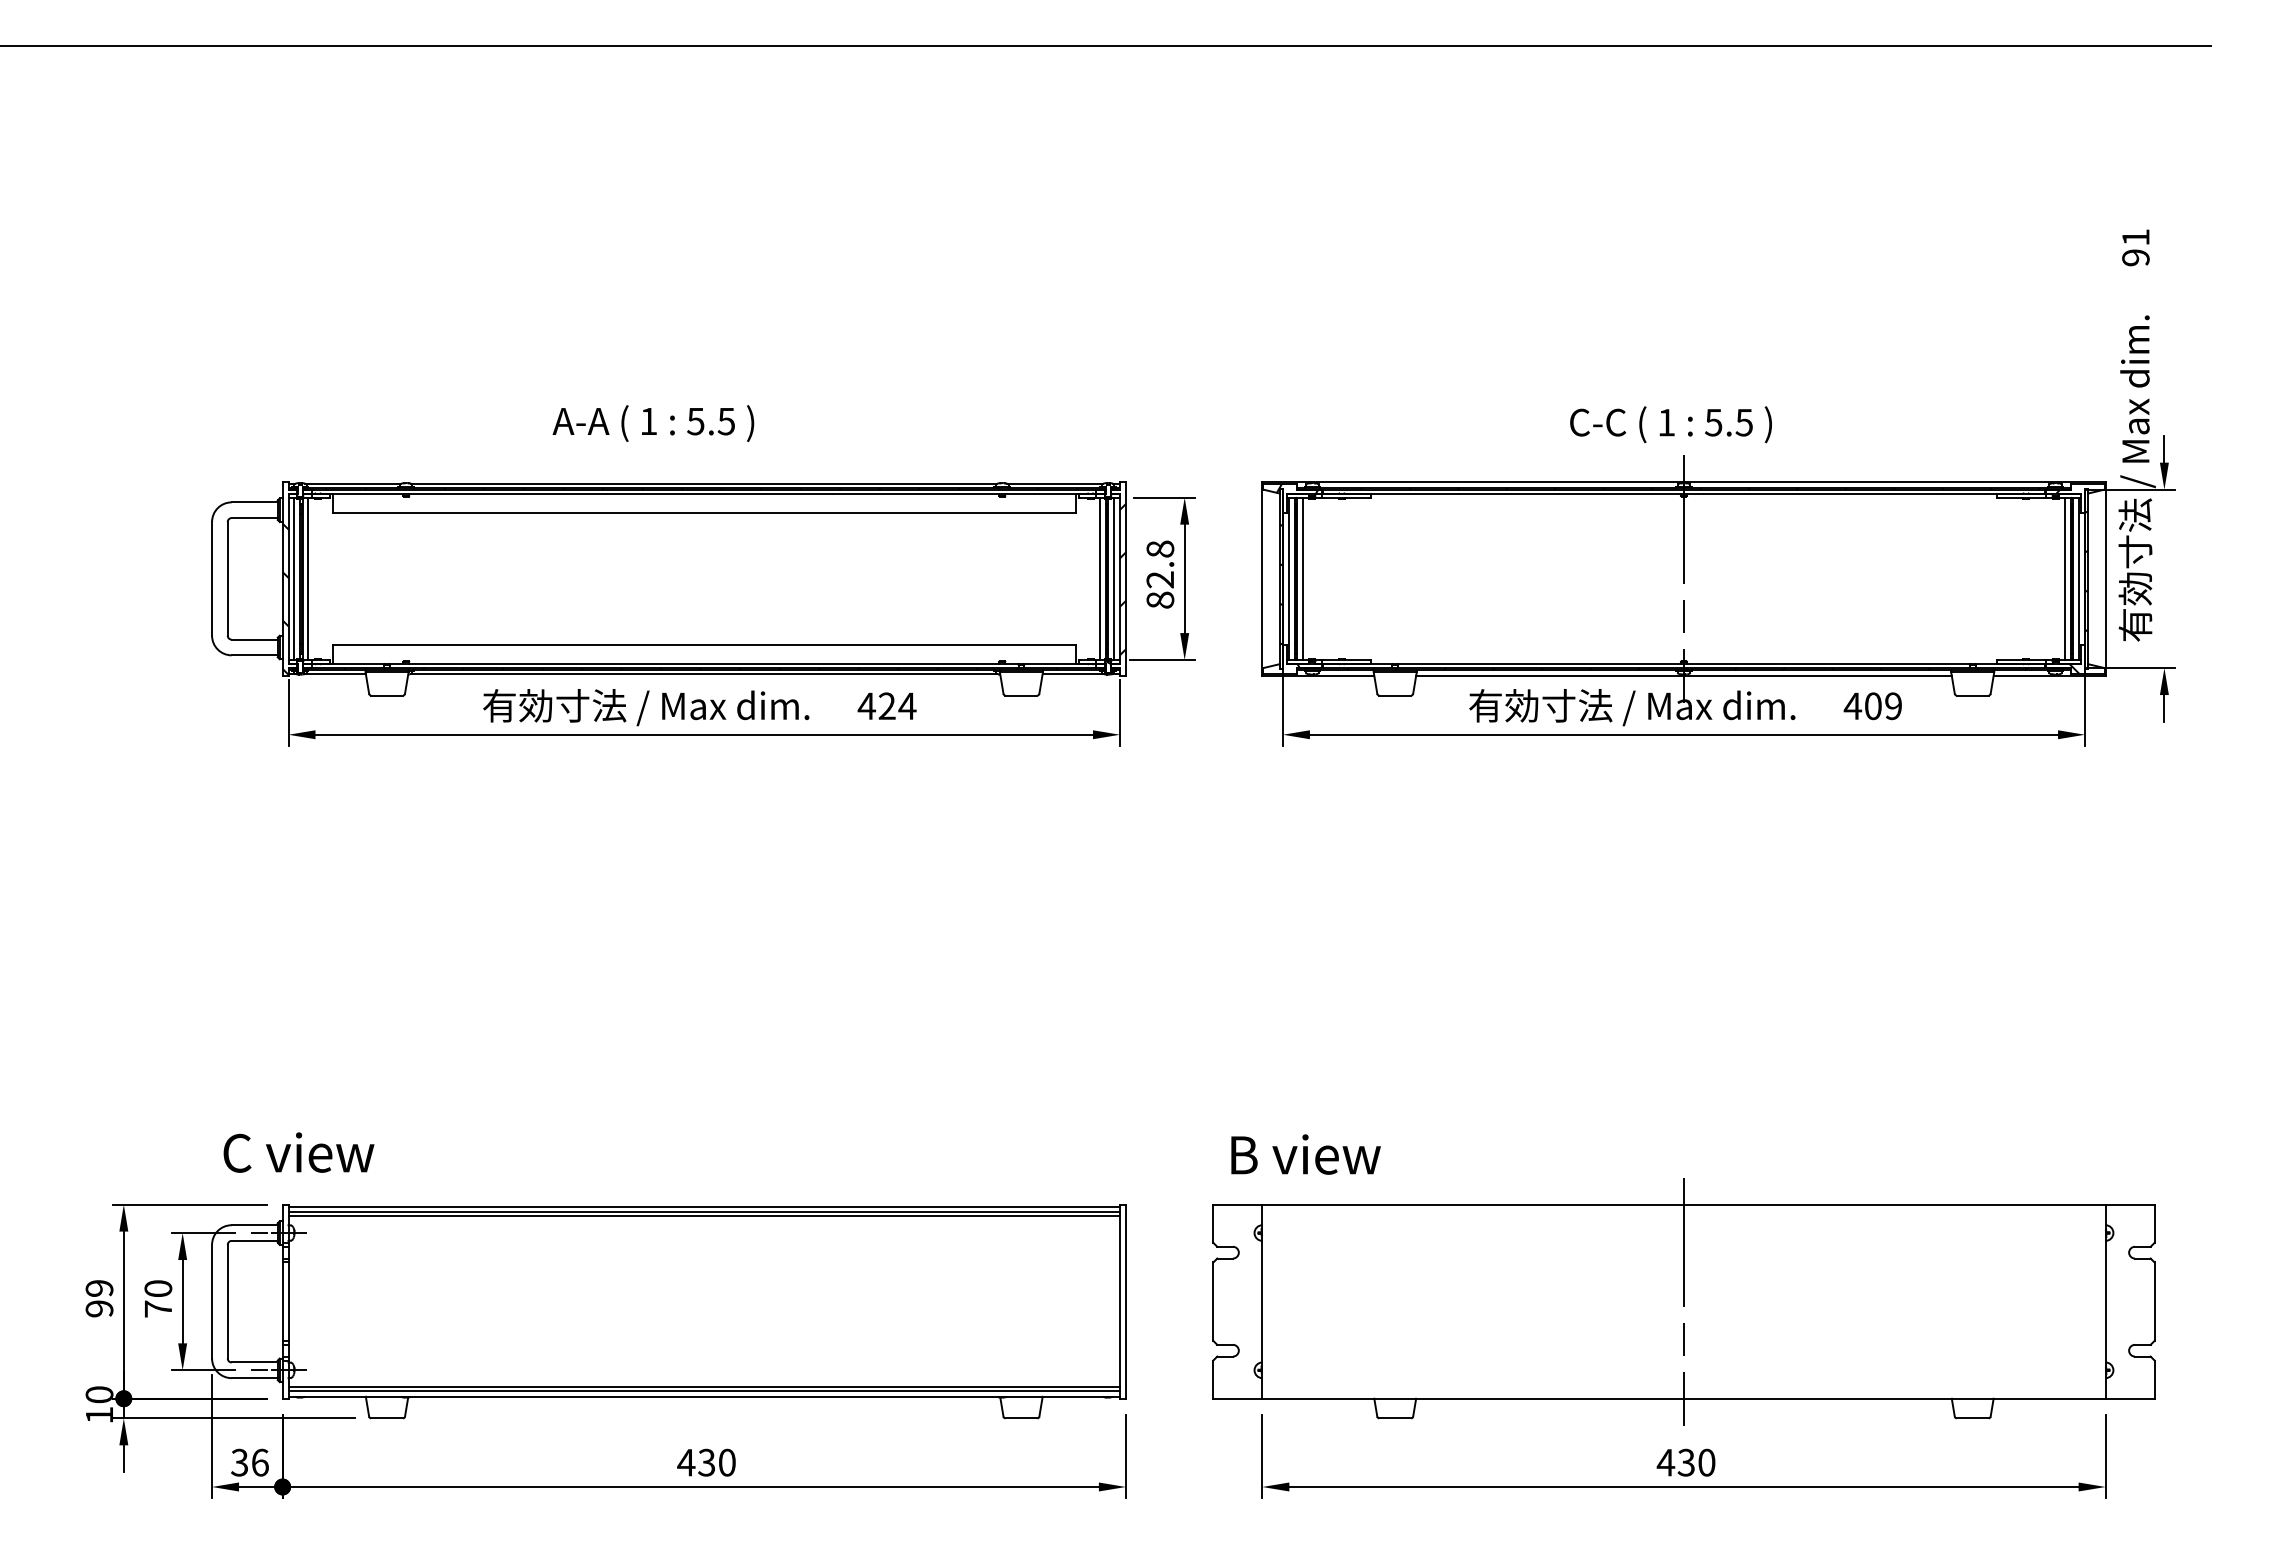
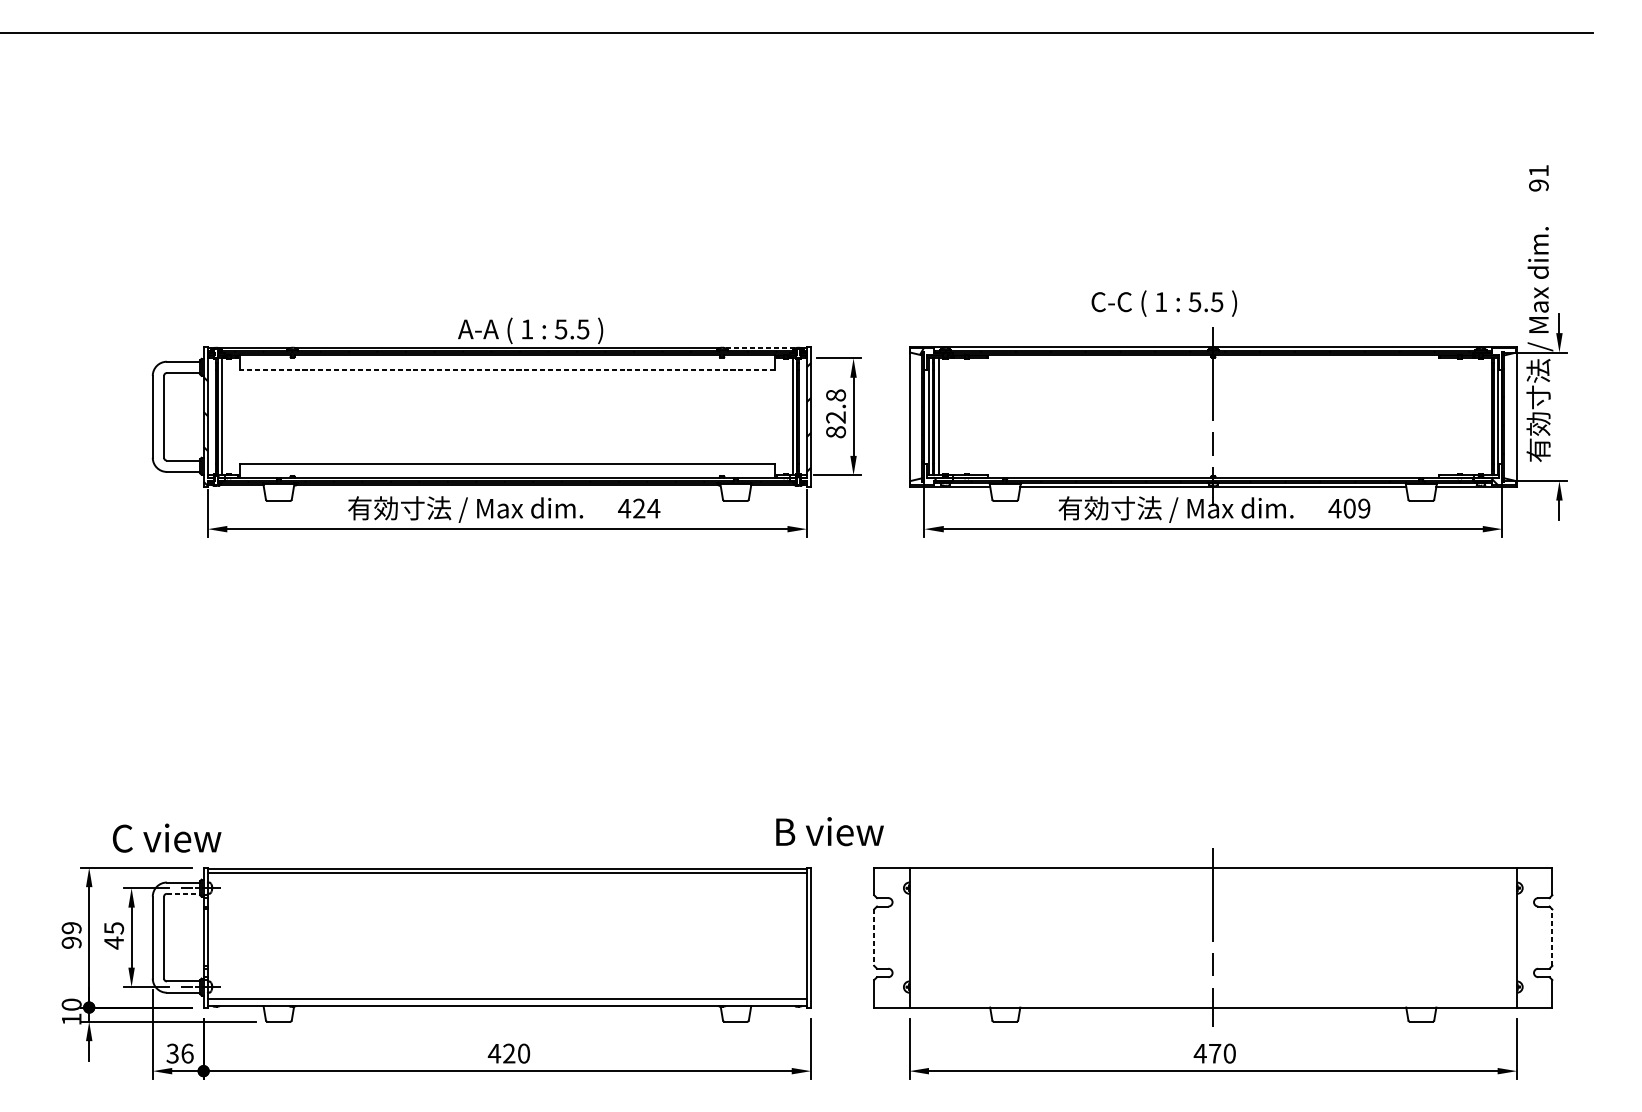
text: (653, 423) -> (530, 330), moved
text: (1670, 424) -> (1163, 303), moved
line: (1055, 483) -> (760, 348), solid -> dashed
line: (704, 513) -> (507, 369), solid -> dashed
line: (294, 578) -> (212, 416), removed
line: (1114, 578) -> (802, 416), removed
line: (2065, 578) -> (1488, 416), removed
text: (298, 1152) -> (166, 838), moved
text: (1305, 1154) -> (829, 831), moved
line: (703, 1216) -> (506, 876), removed
line: (255, 1240) -> (184, 893), solid -> dashed
text: (158, 1299) -> (114, 936), 70 -> 45
line: (2154, 1301) -> (1552, 937), solid -> dashed
line: (1213, 1302) -> (874, 938), solid -> dashed
line: (703, 1390) -> (506, 1001), removed
text: (706, 1462) -> (509, 1053), 430 -> 420
text: (1685, 1462) -> (1214, 1053), 430 -> 470

